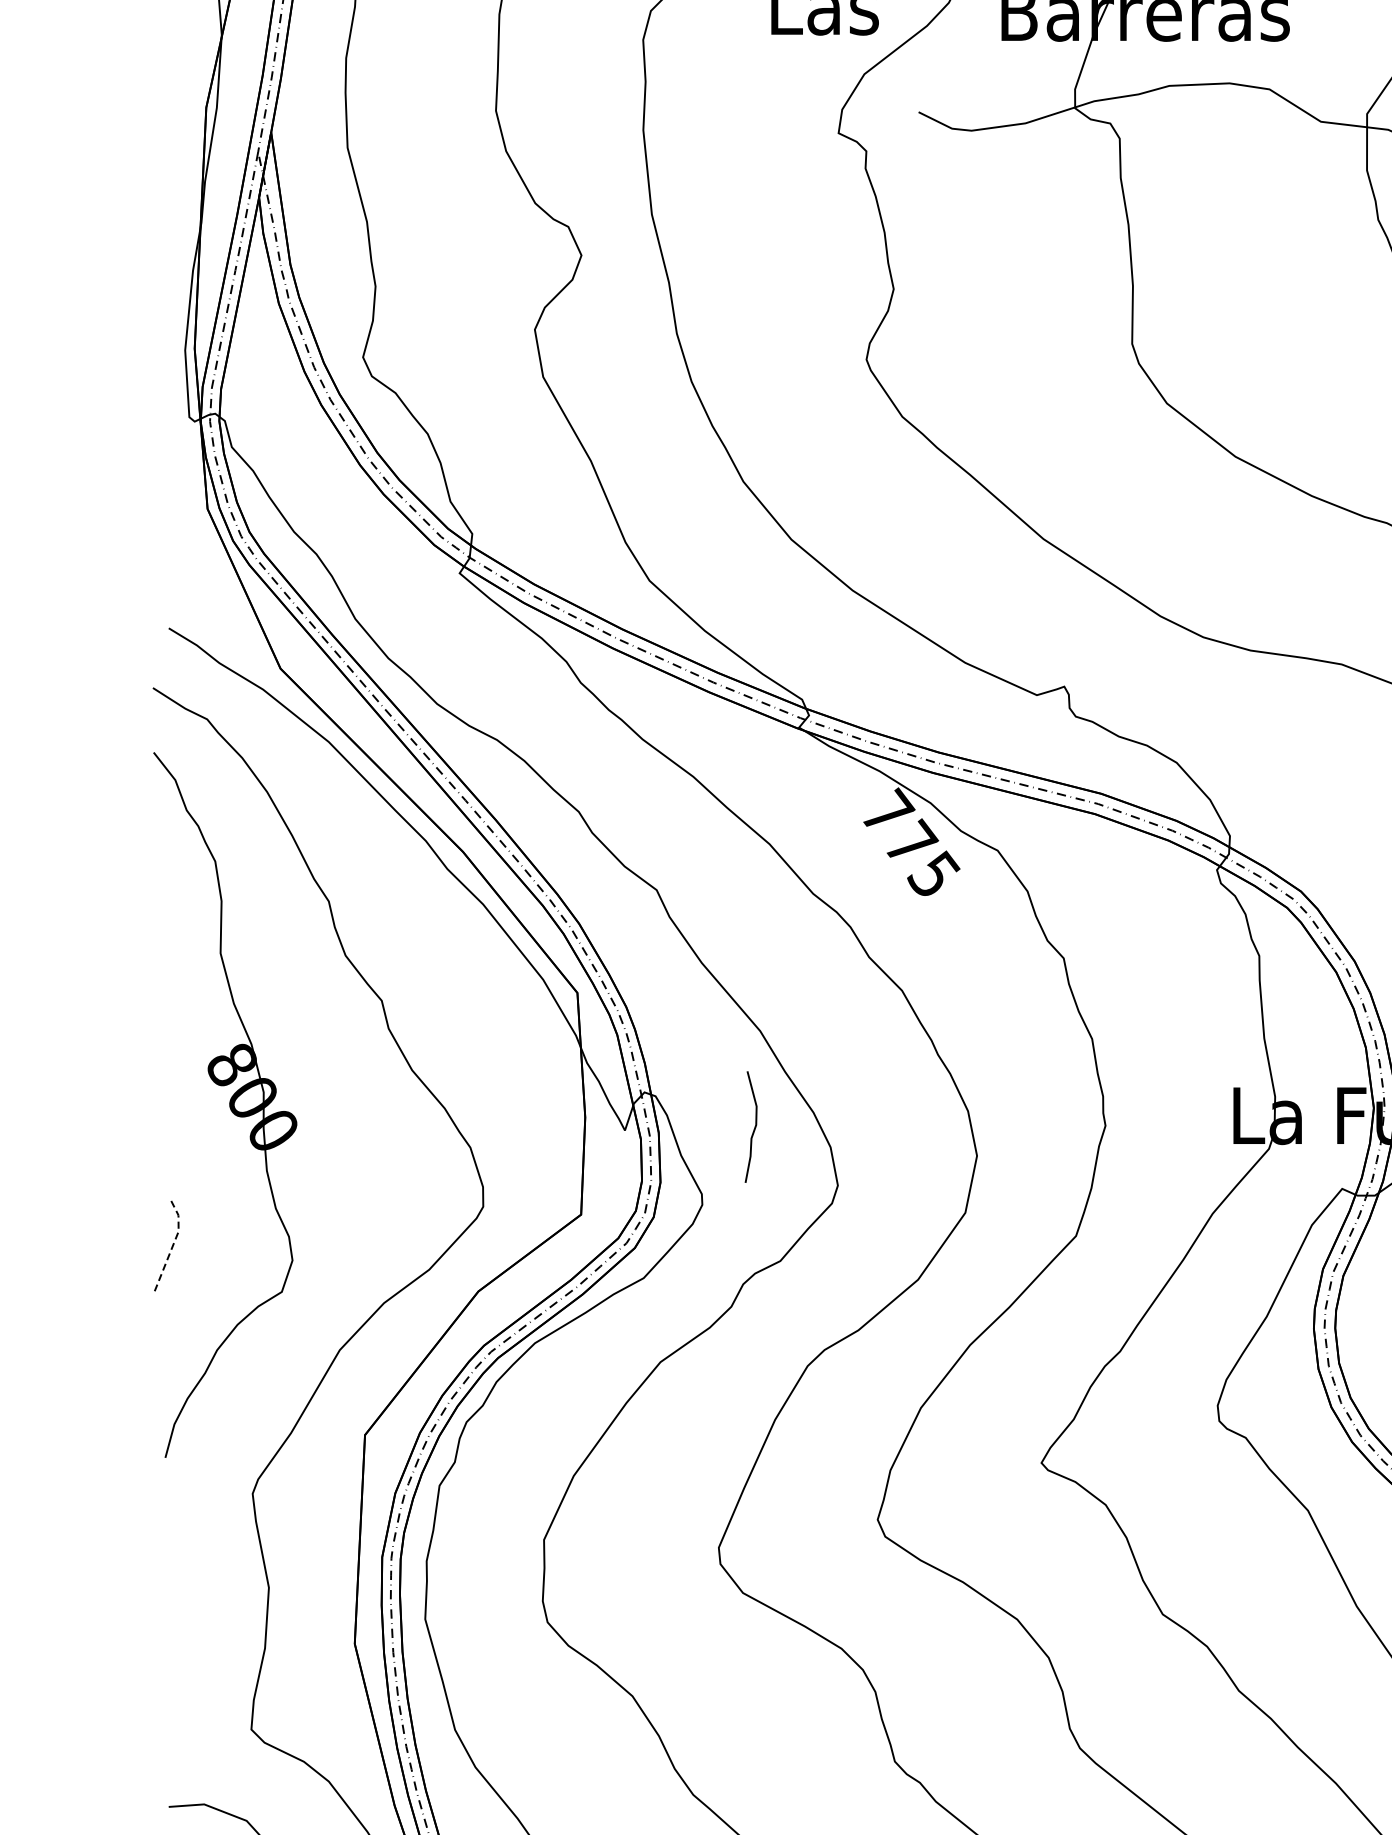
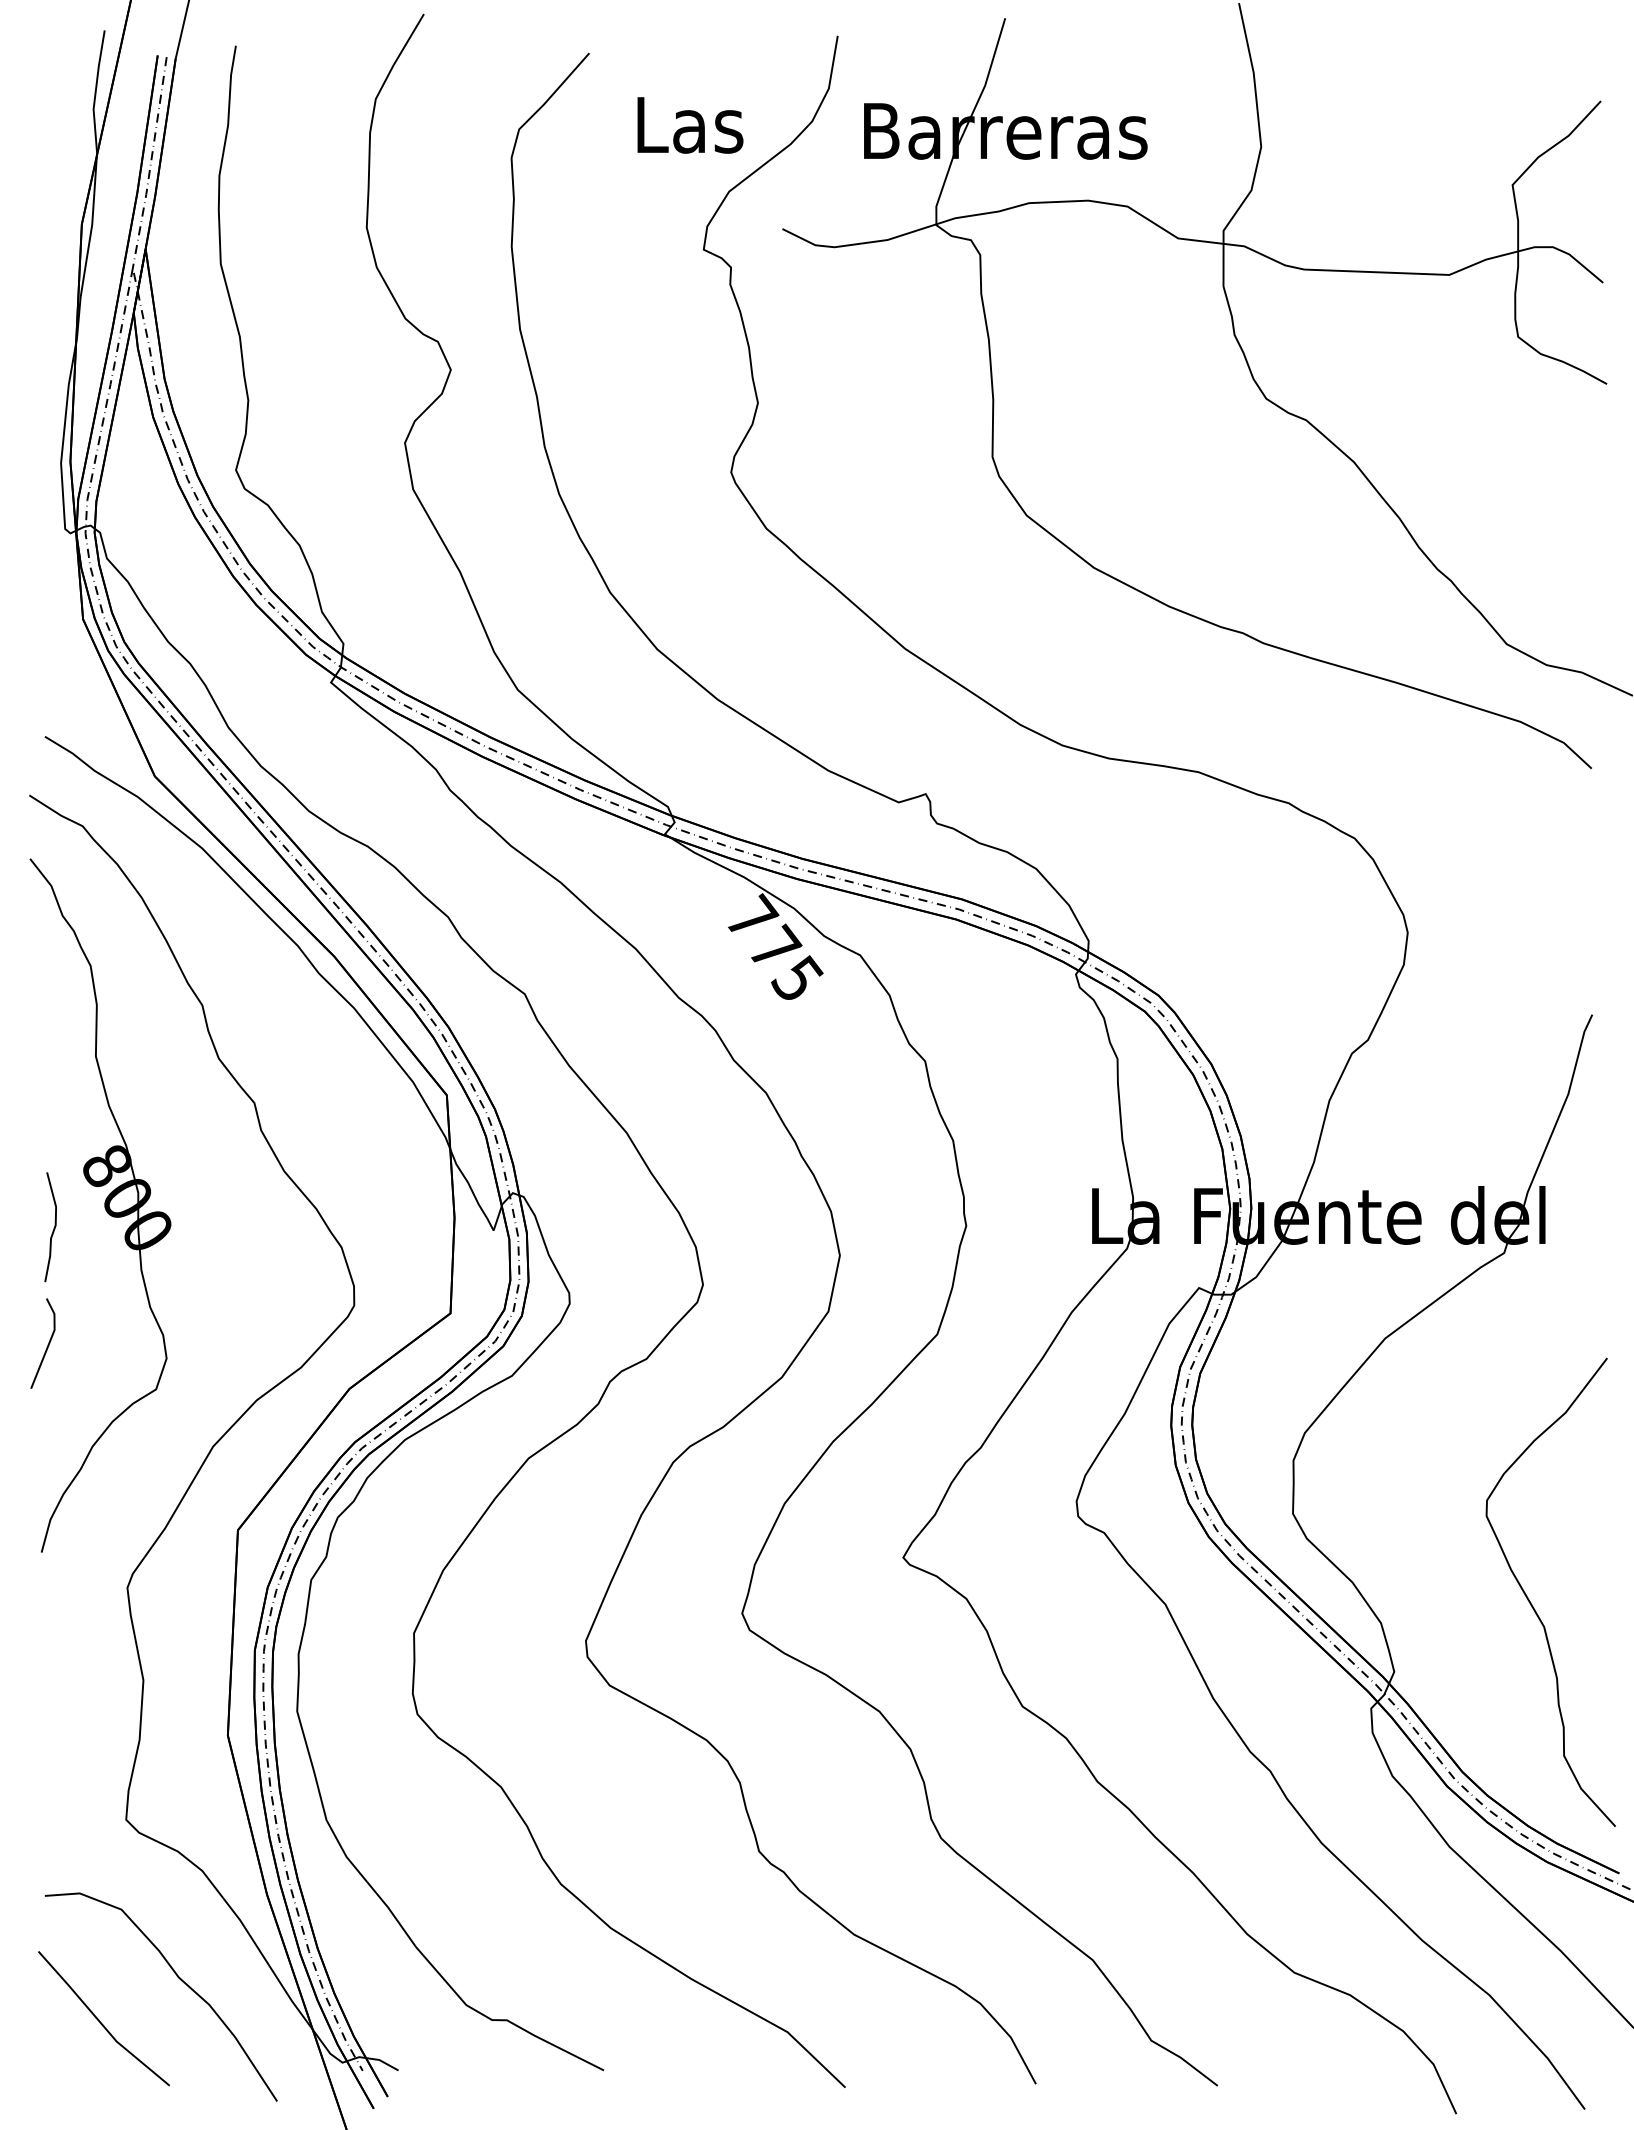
curve: (753, 1128) -> (53, 1228), moved
line: (173, 1243) -> (49, 1341), dashed -> solid

